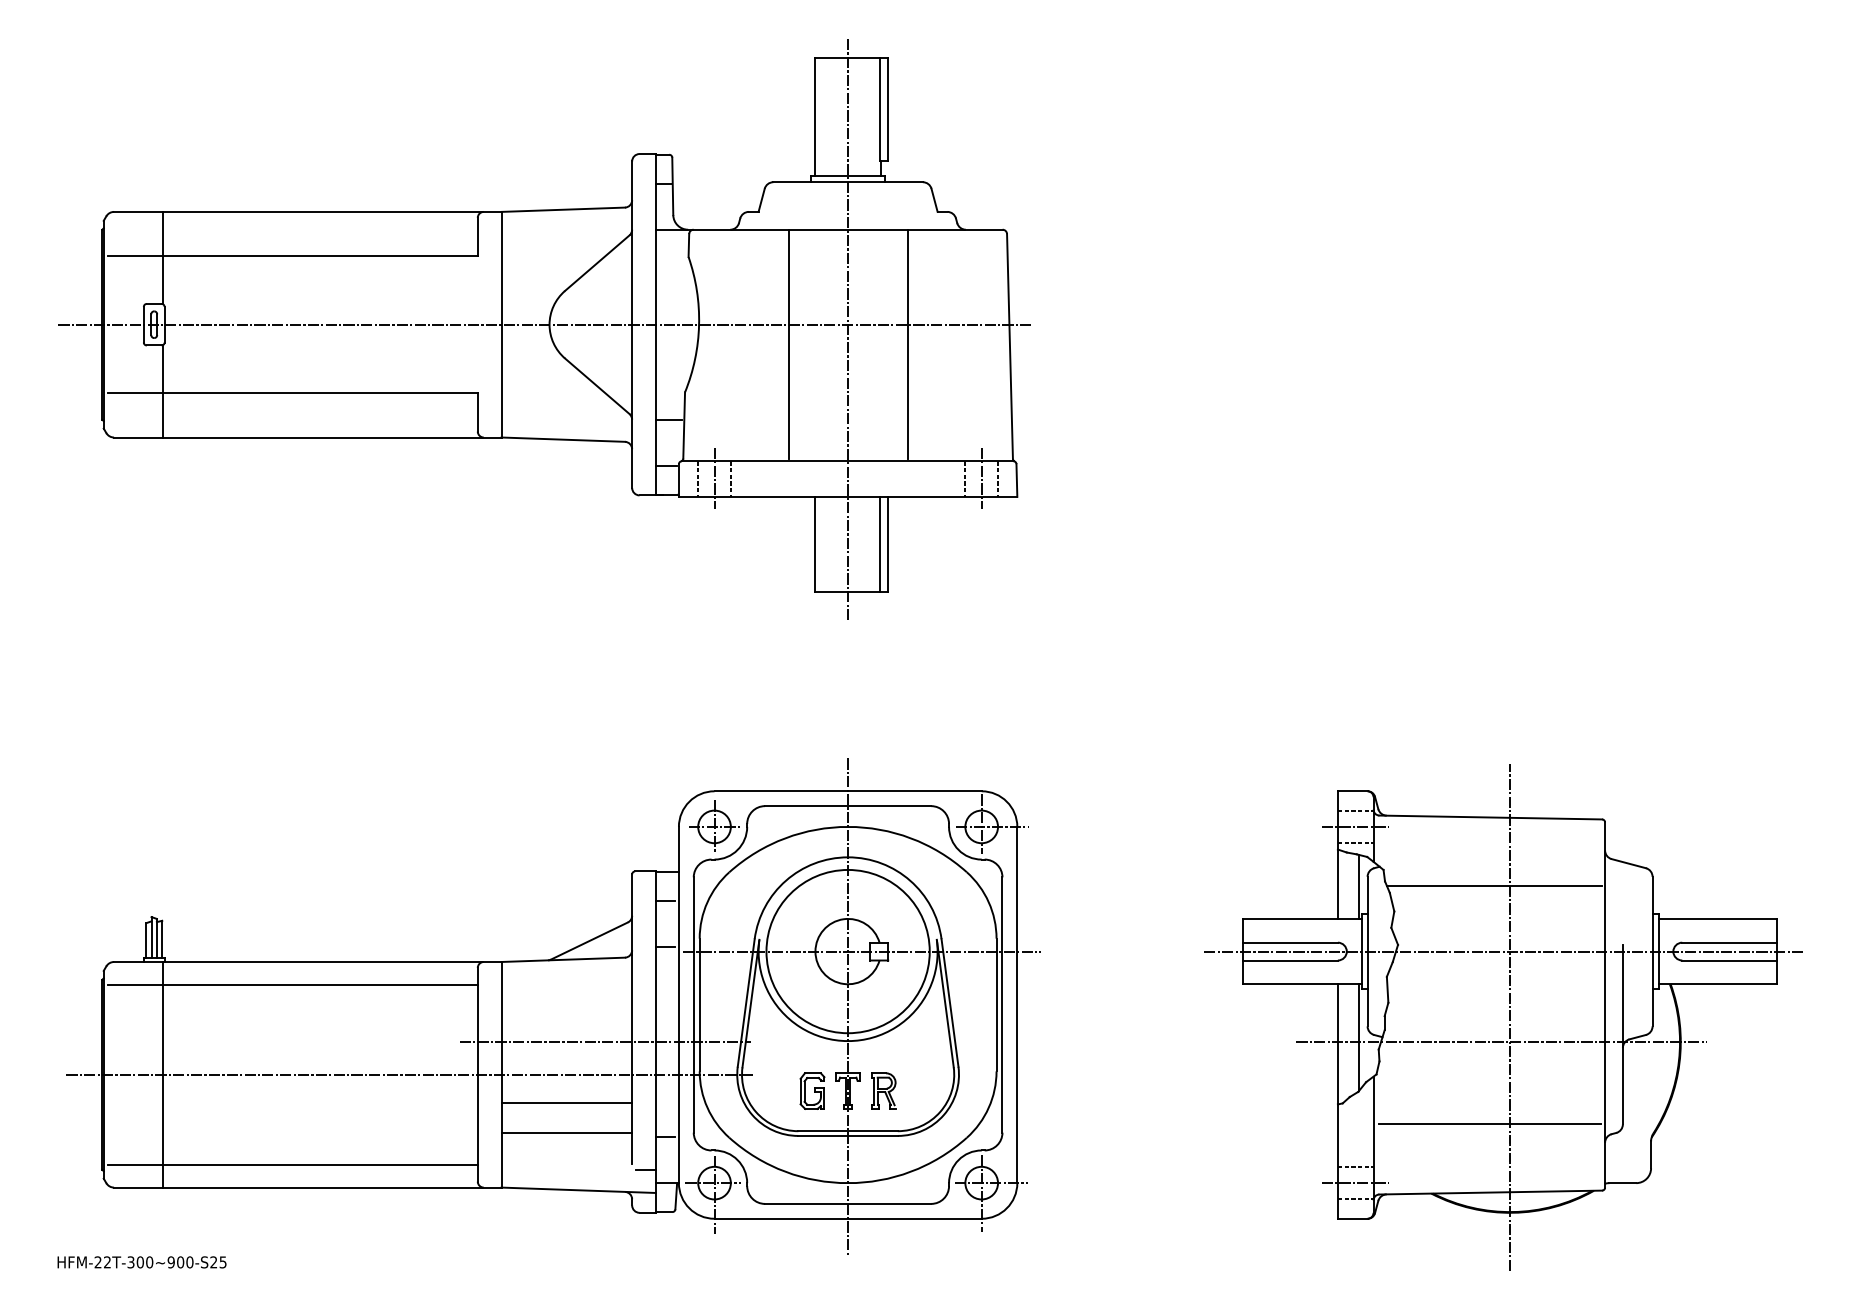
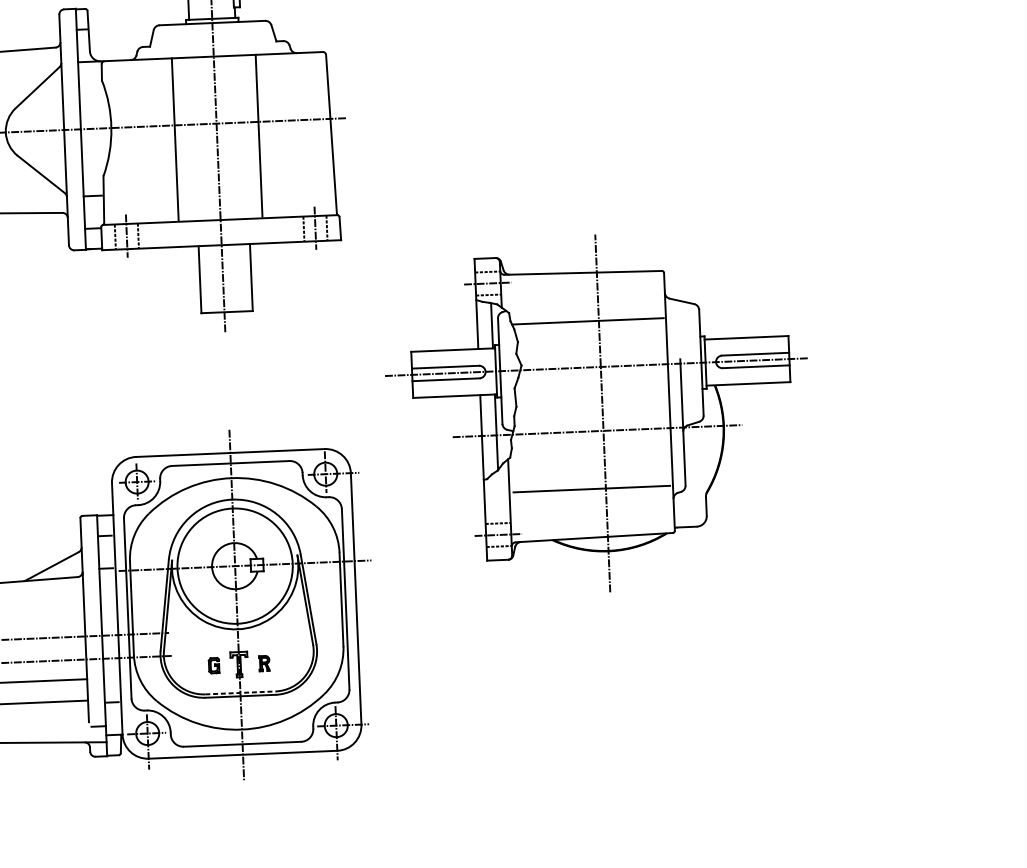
line: (879, 543) -> (245, 277), removed
part: (1503, 1017) -> (598, 413), moved
part: (812, 1090) -> (214, 665), size x0.6
part: (883, 1090) -> (264, 663), size x0.6
line: (848, 1131) -> (240, 693), solid -> dashed

